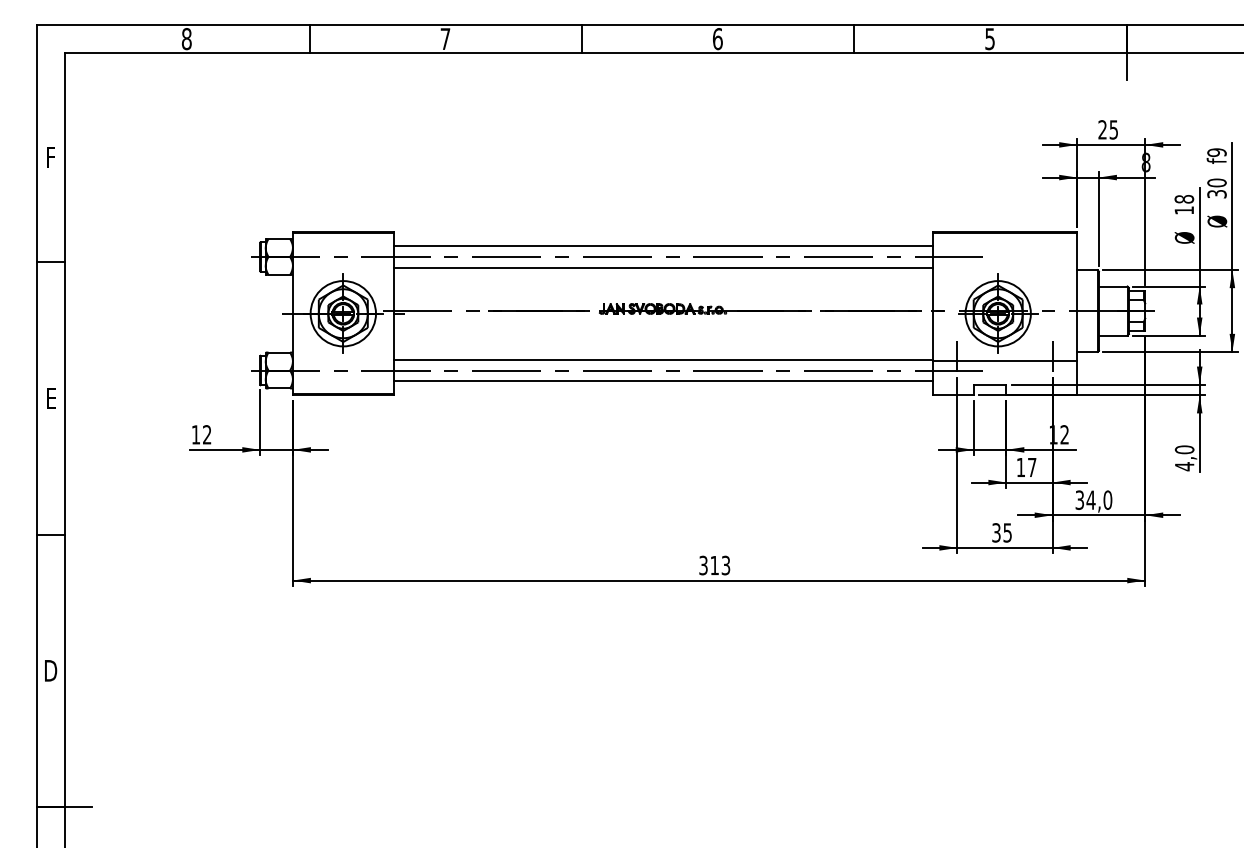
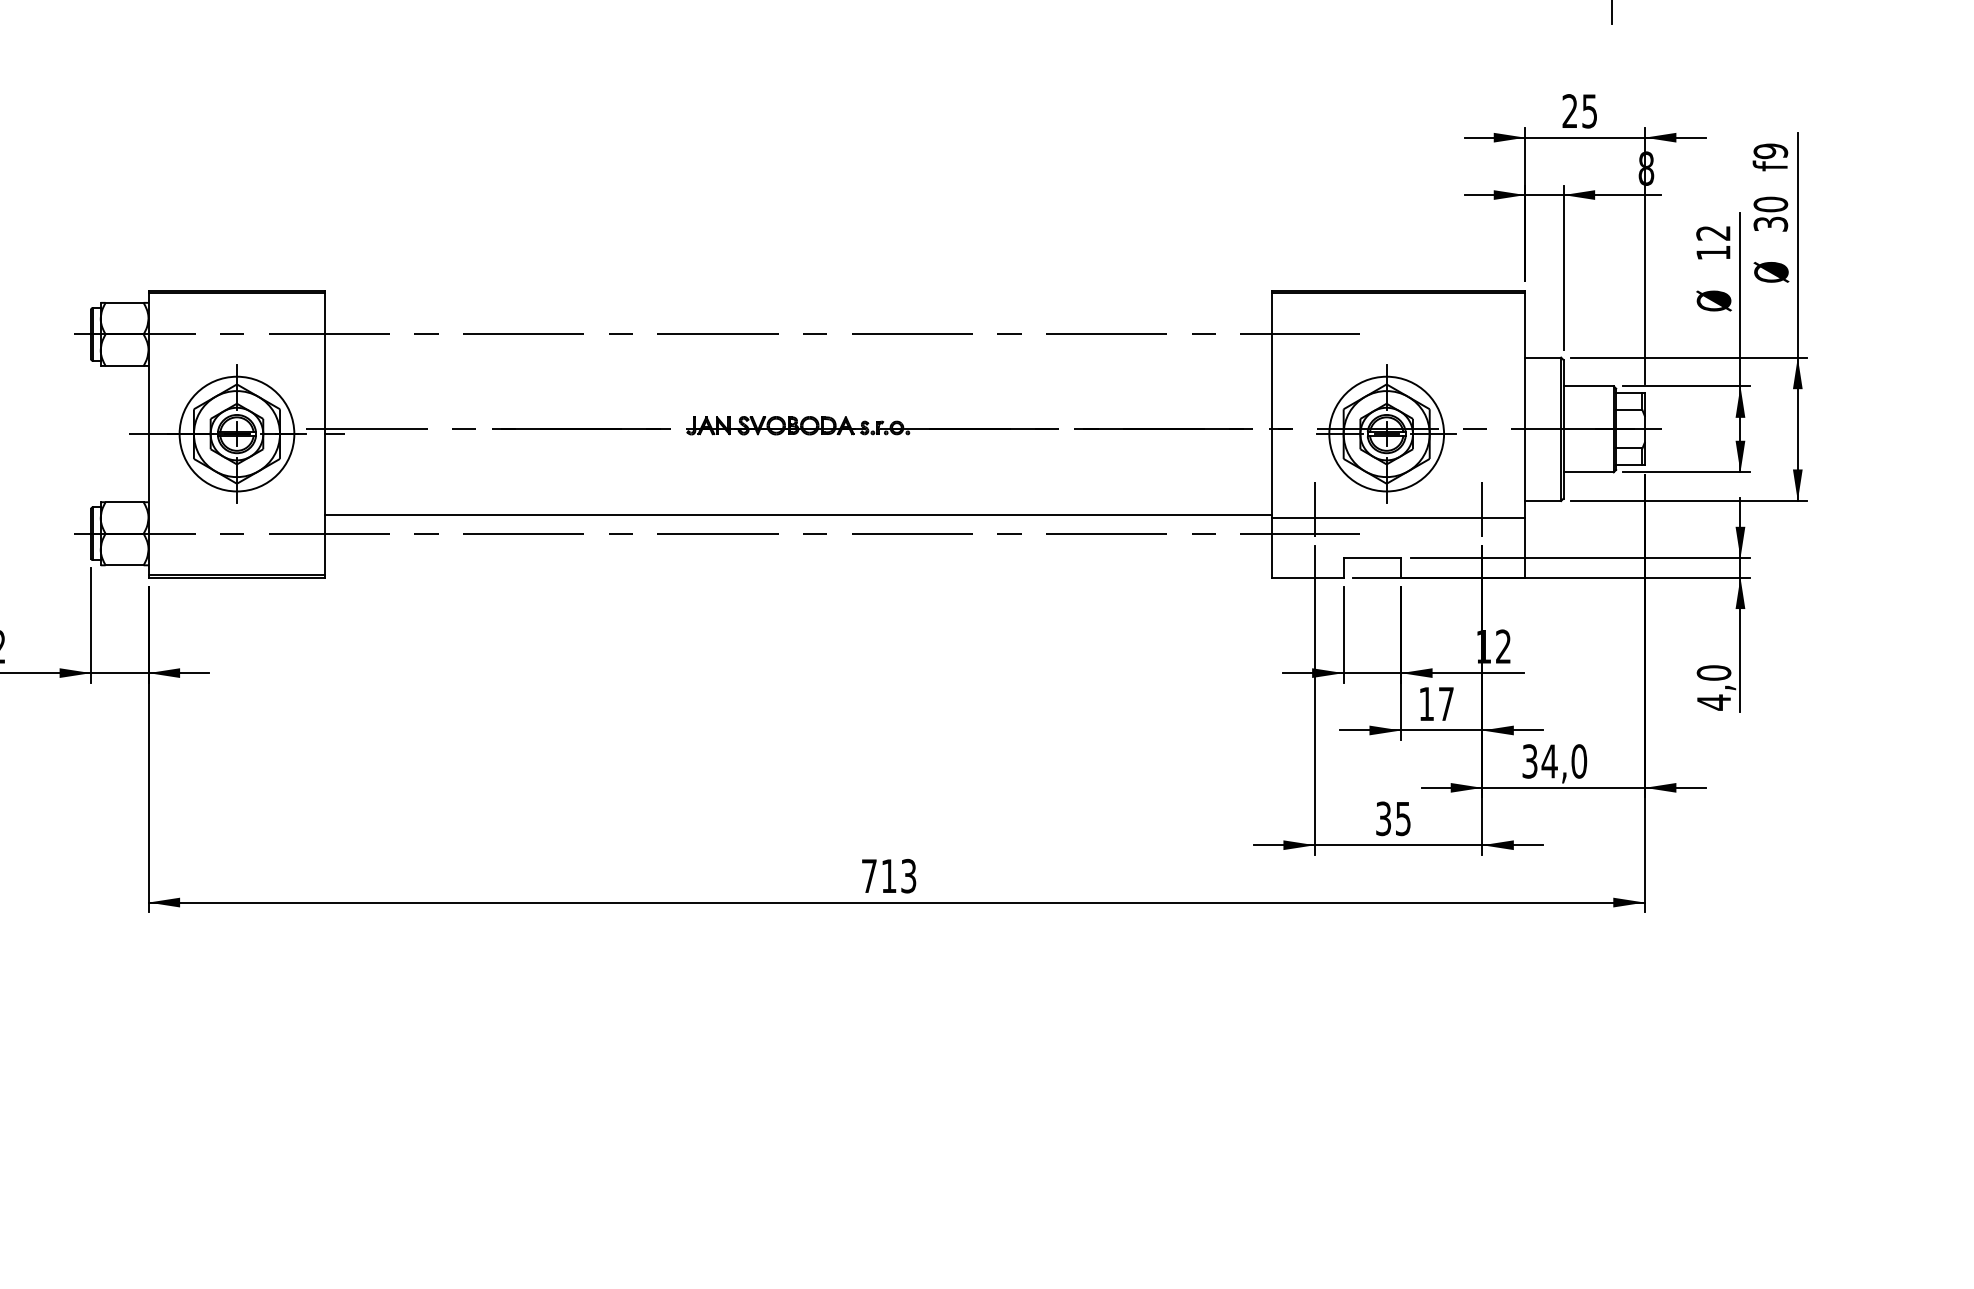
text: (1184, 199) -> (1713, 233), 18 -> 12
line: (662, 246) -> (797, 316), removed
line: (662, 267) -> (797, 352), removed
line: (662, 381) -> (797, 553), removed
text: (703, 565) -> (869, 876), 313 -> 713

